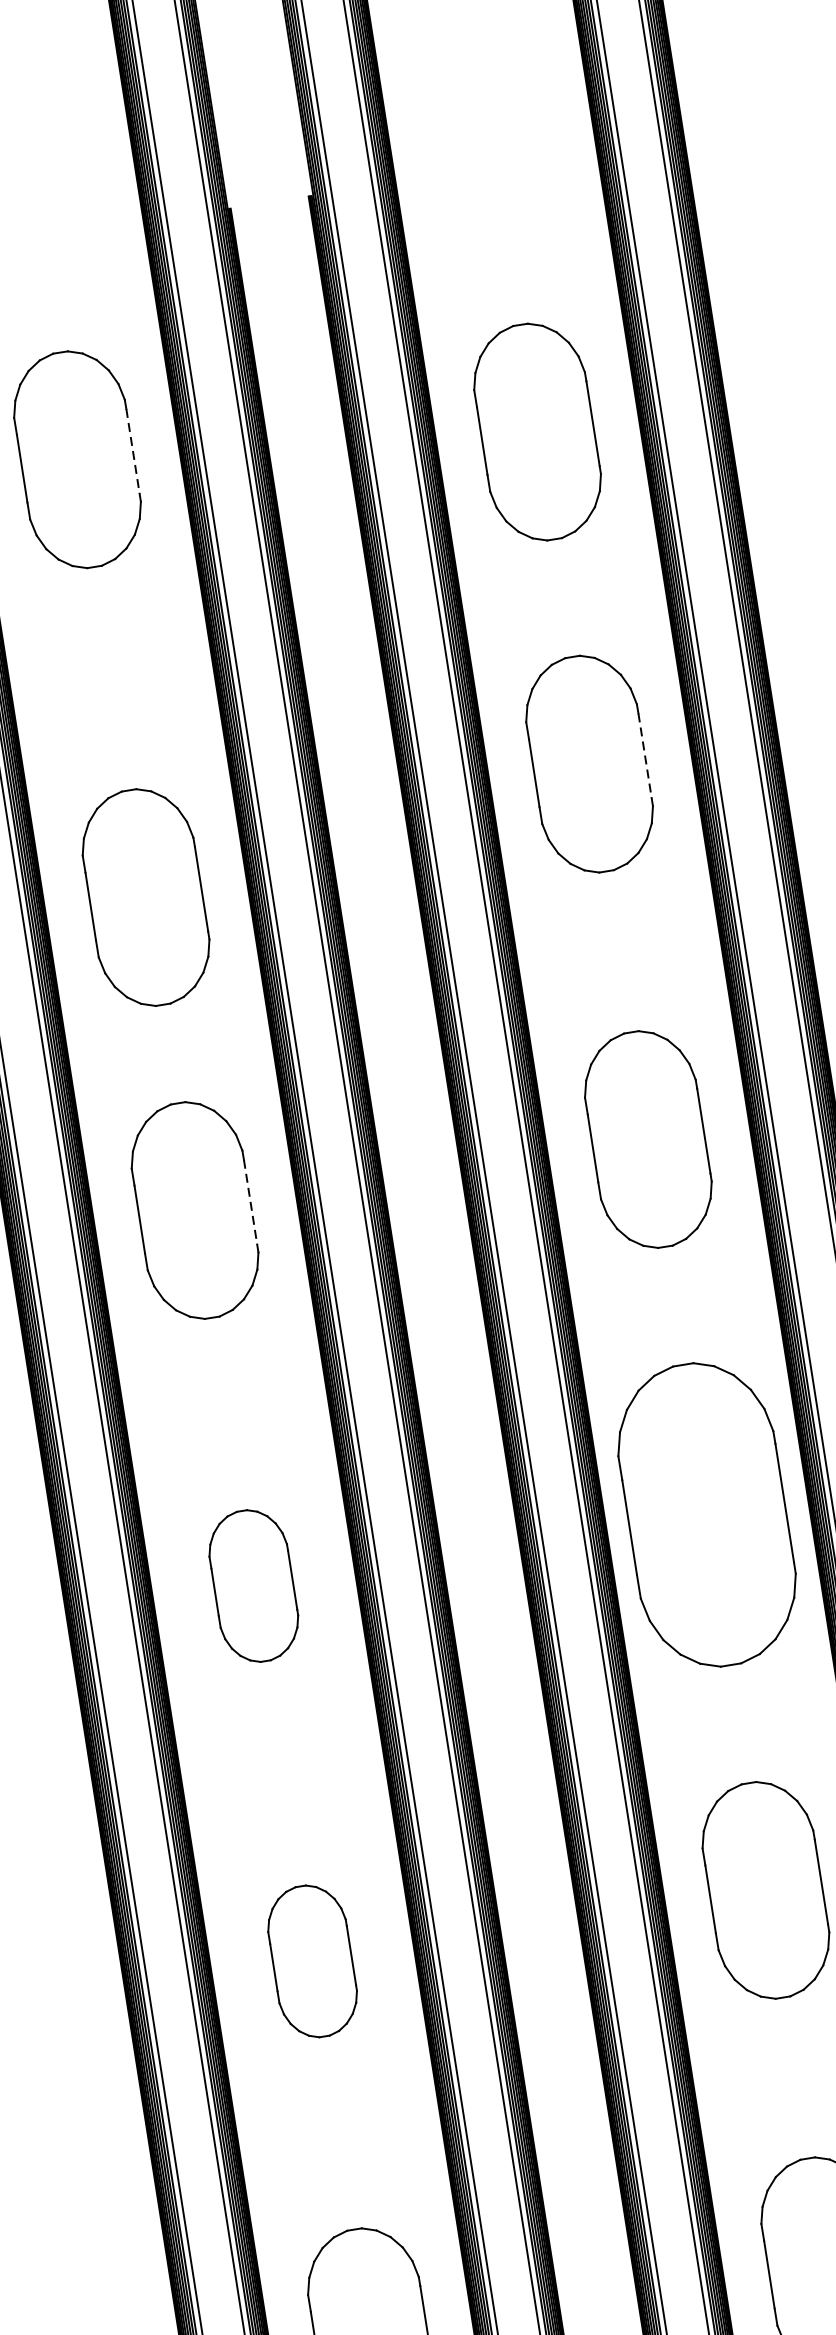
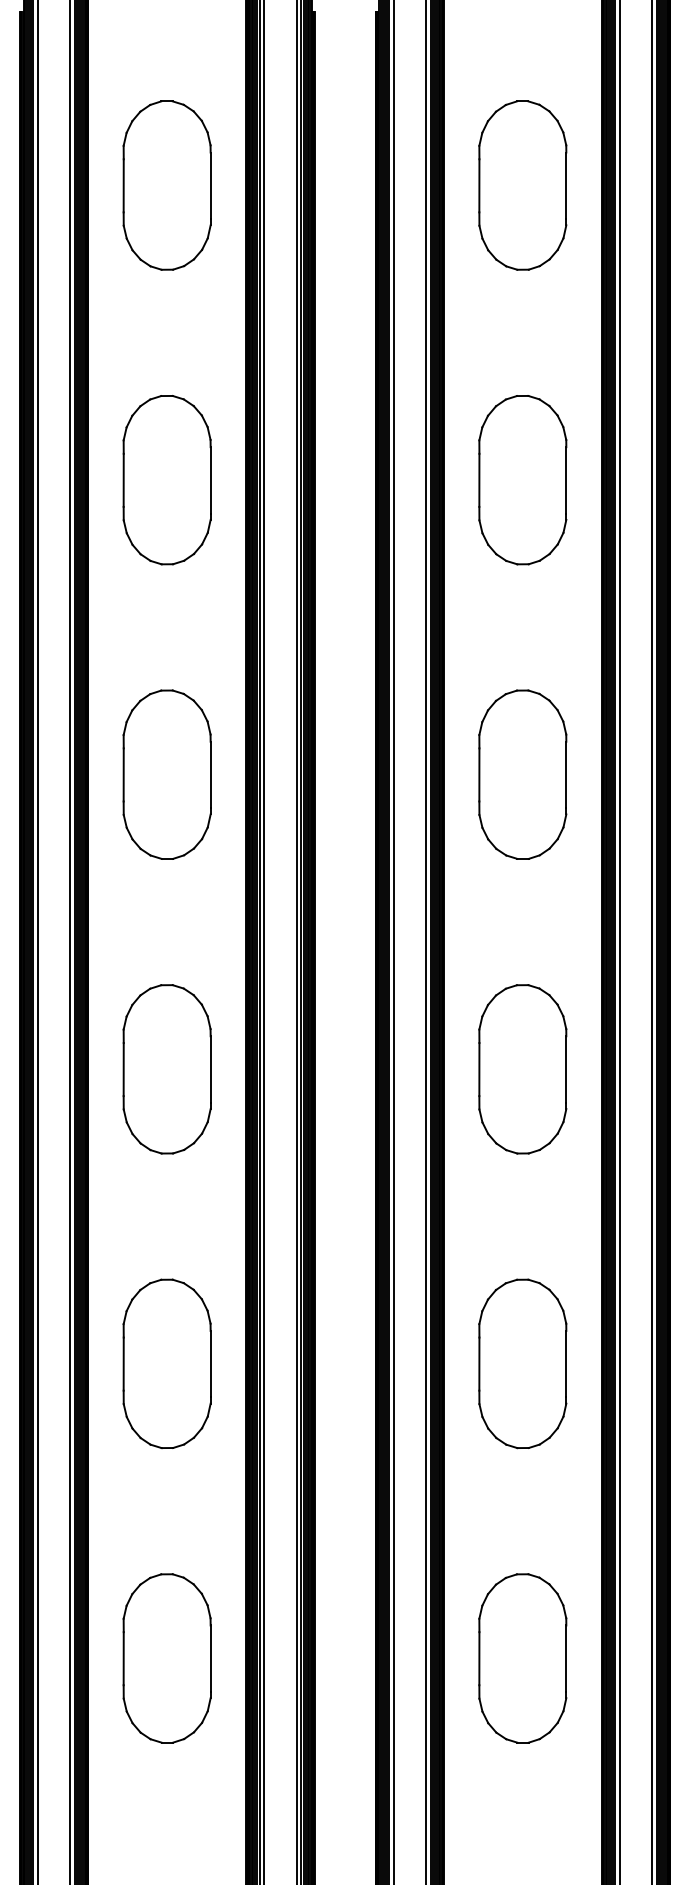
part: (537, 432) -> (522, 185), moved
line: (132, 452) -> (210, 186), dashed -> solid
line: (645, 755) -> (566, 480), dashed -> solid
part: (145, 898) -> (166, 480), moved
line: (250, 1202) -> (210, 775), dashed -> solid
part: (706, 1515) -> (522, 1069), size x0.71
part: (253, 1586) -> (166, 1069), size x1.43
part: (311, 1961) -> (166, 1363), size x1.43

